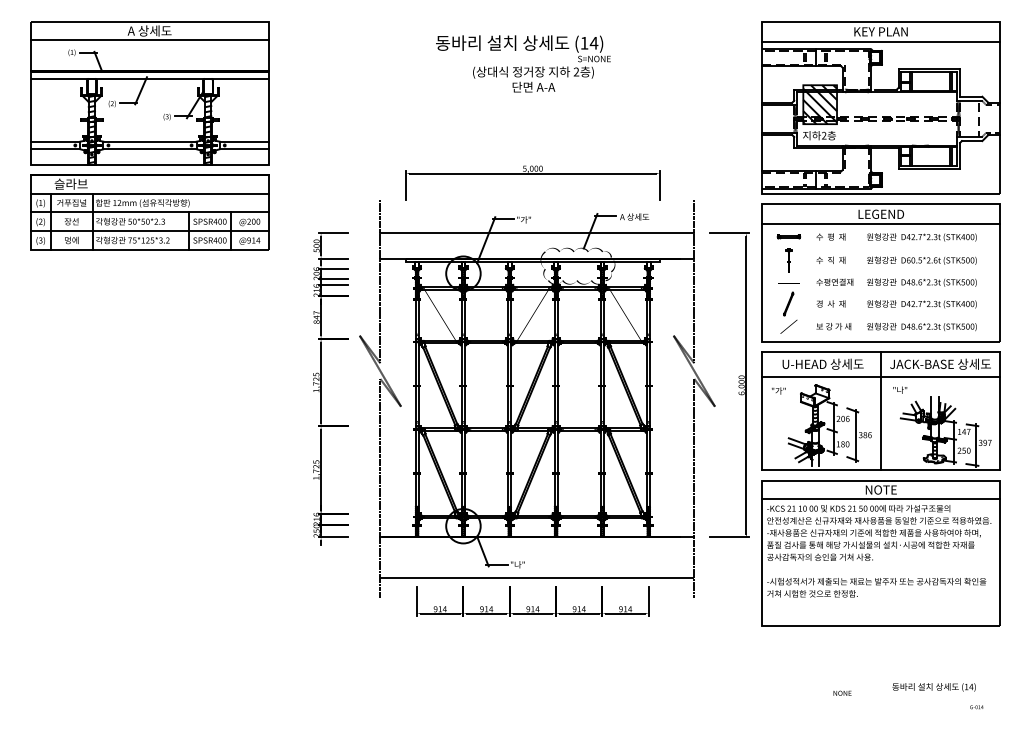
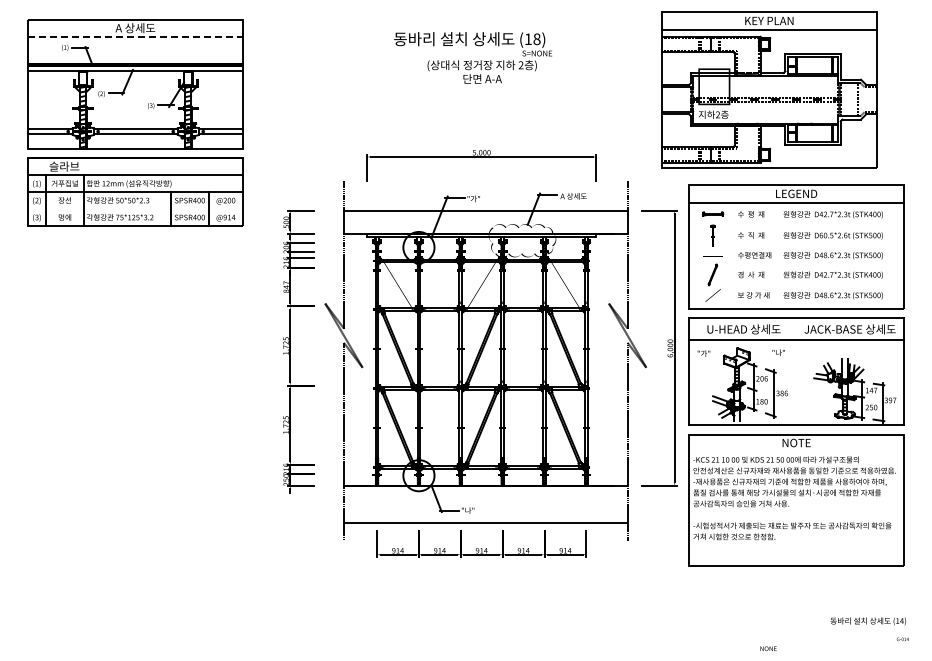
line: (149, 40) -> (135, 36), solid -> dashed
text: (593, 43) -> (536, 39), (14) -> (18)
part: (881, 107) -> (769, 89), moved
line: (149, 231) -> (135, 209), removed
text: (900, 389) -> (778, 352), moved
line: (881, 410) -> (796, 371), removed
line: (881, 499) -> (796, 451), removed
text: (933, 687) -> (867, 621), moved
text: (842, 693) -> (768, 648), moved
text: (976, 707) -> (902, 639), moved

